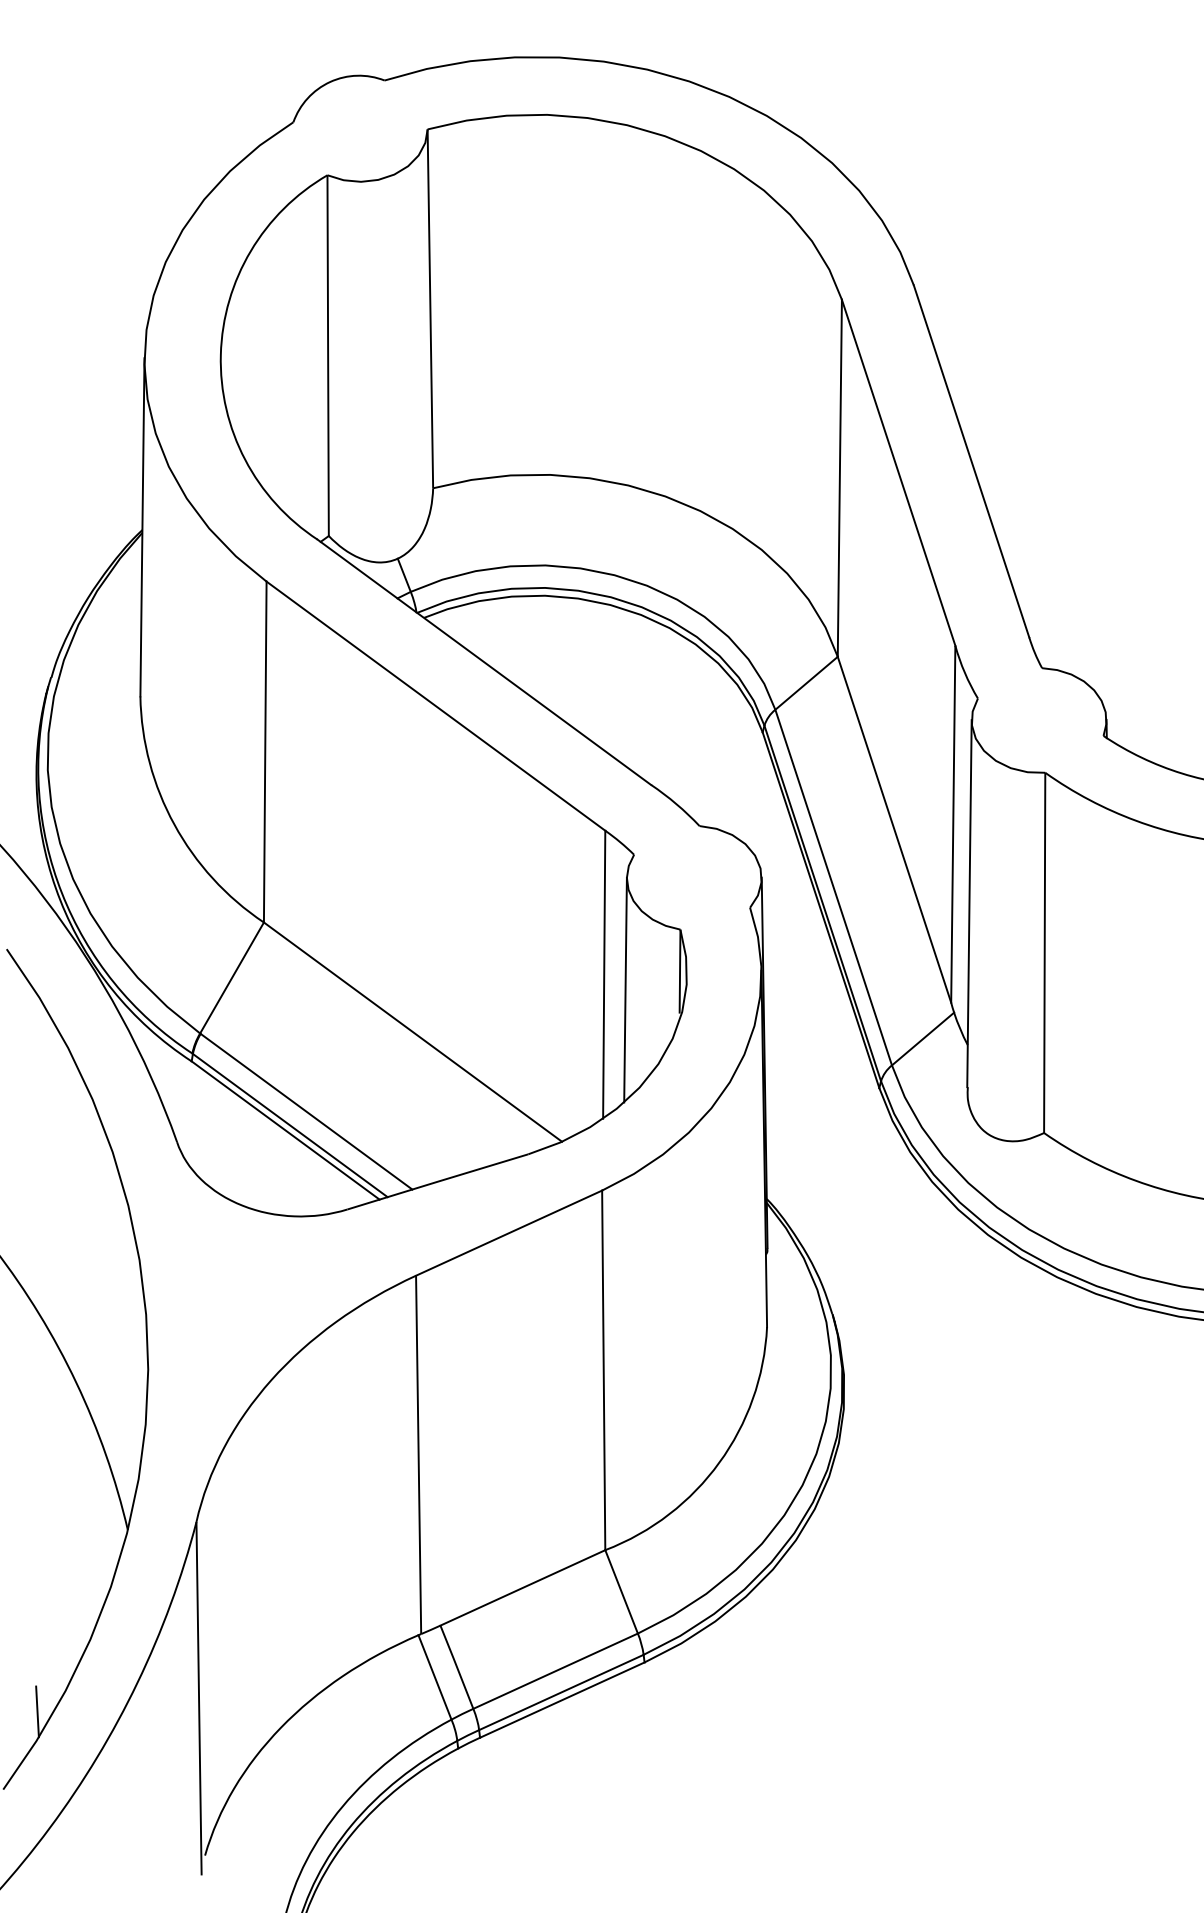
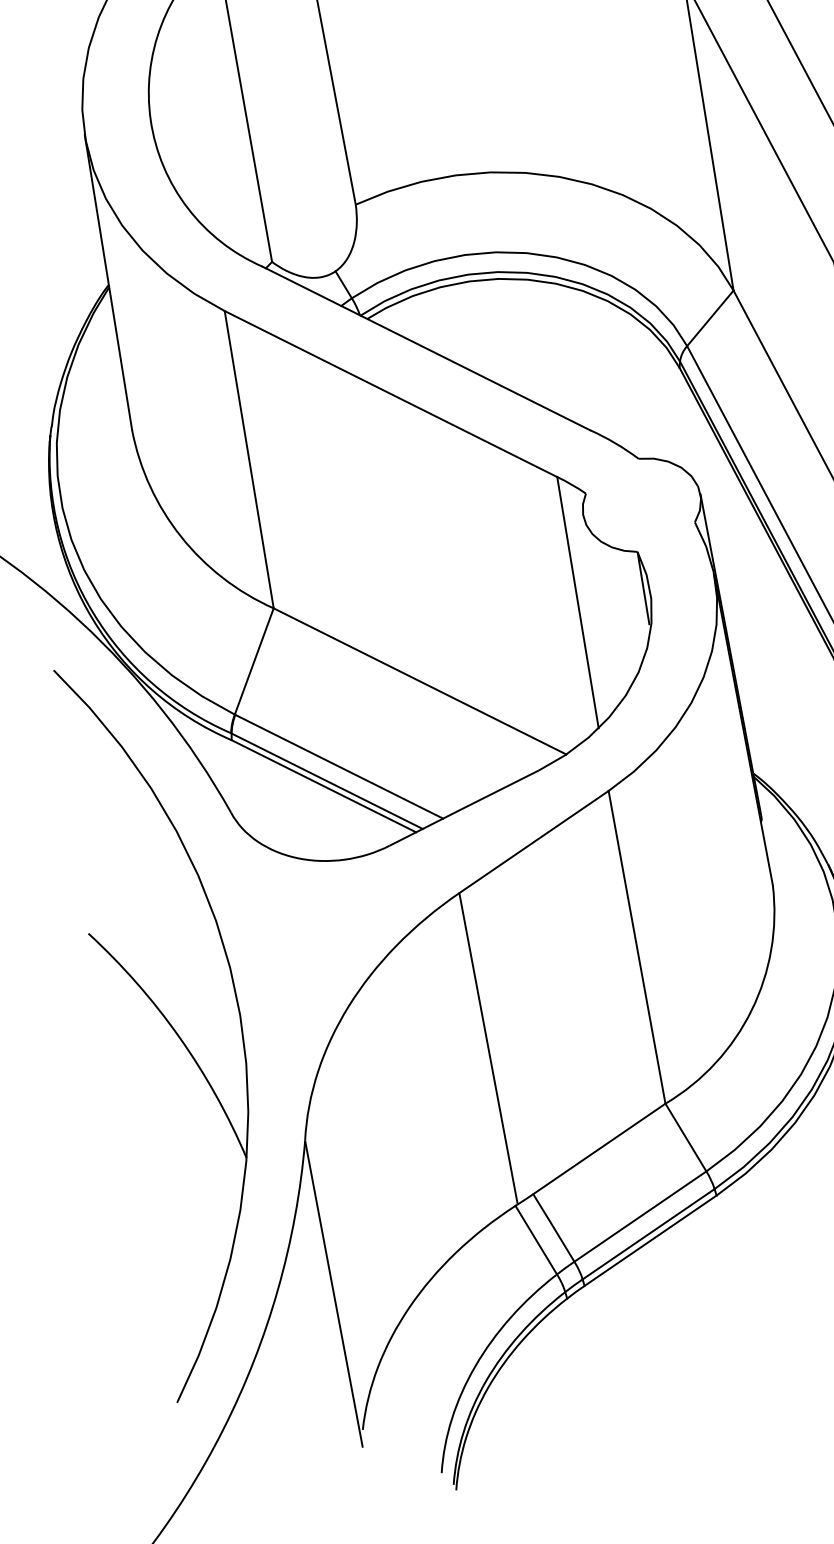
line: (625, 989) -> (598, 612), removed
line: (37, 1711) -> (195, 1329), removed

